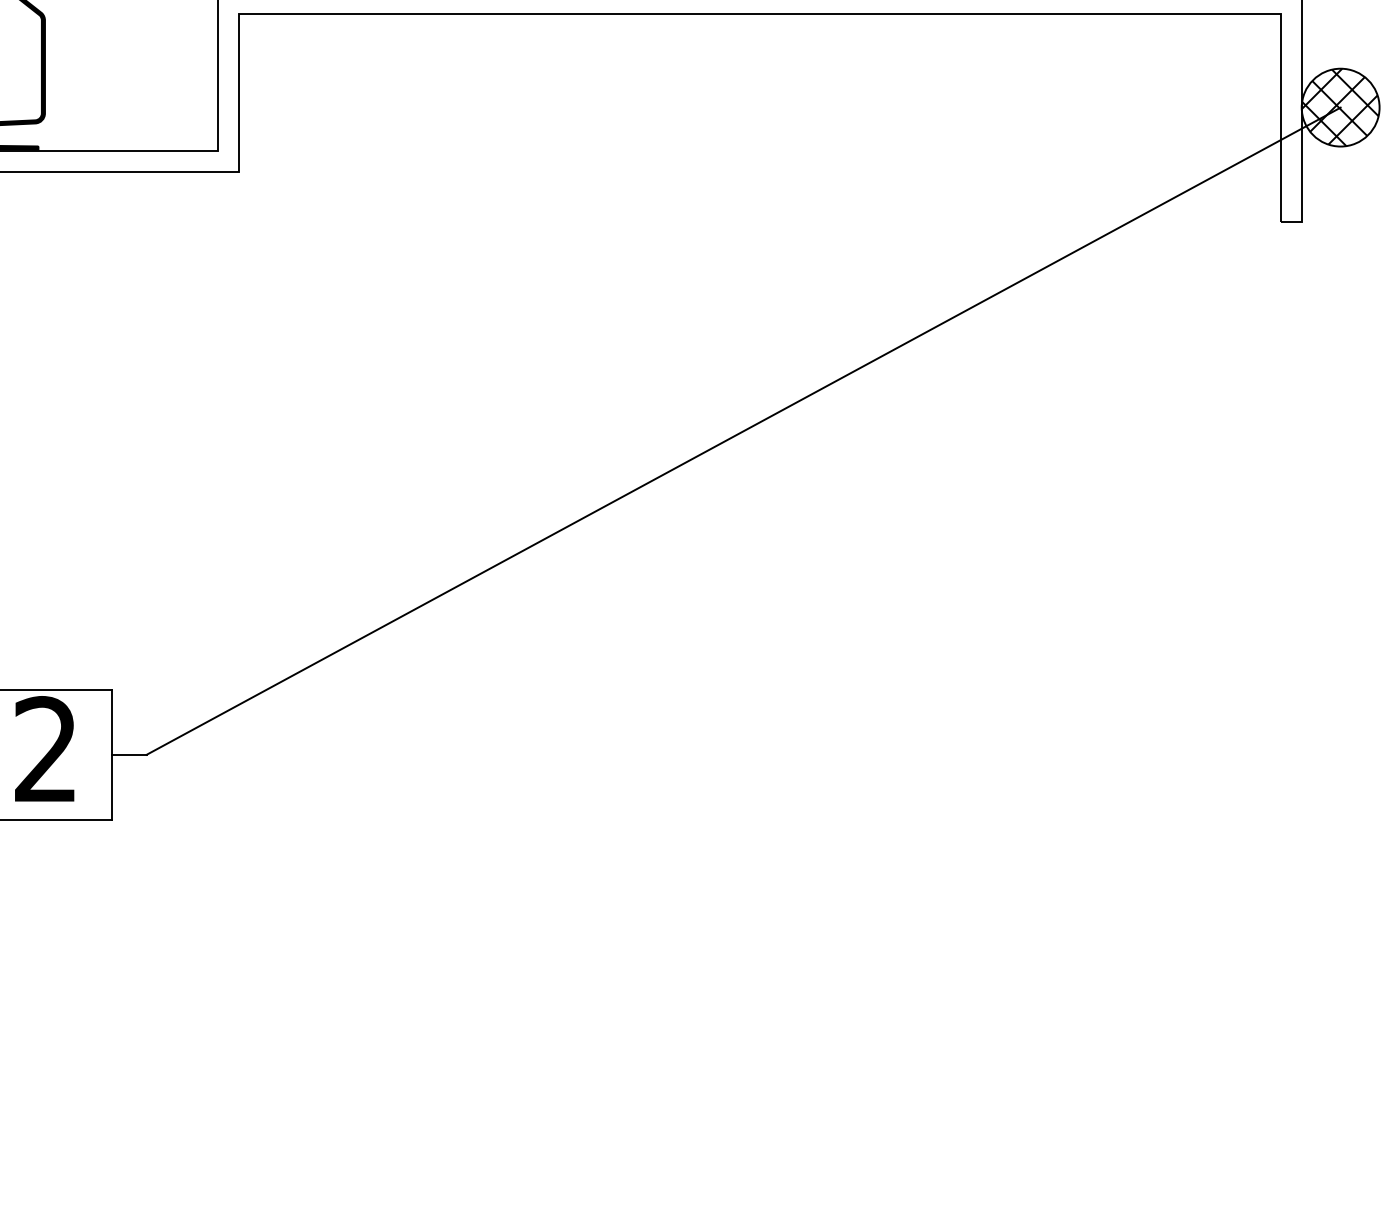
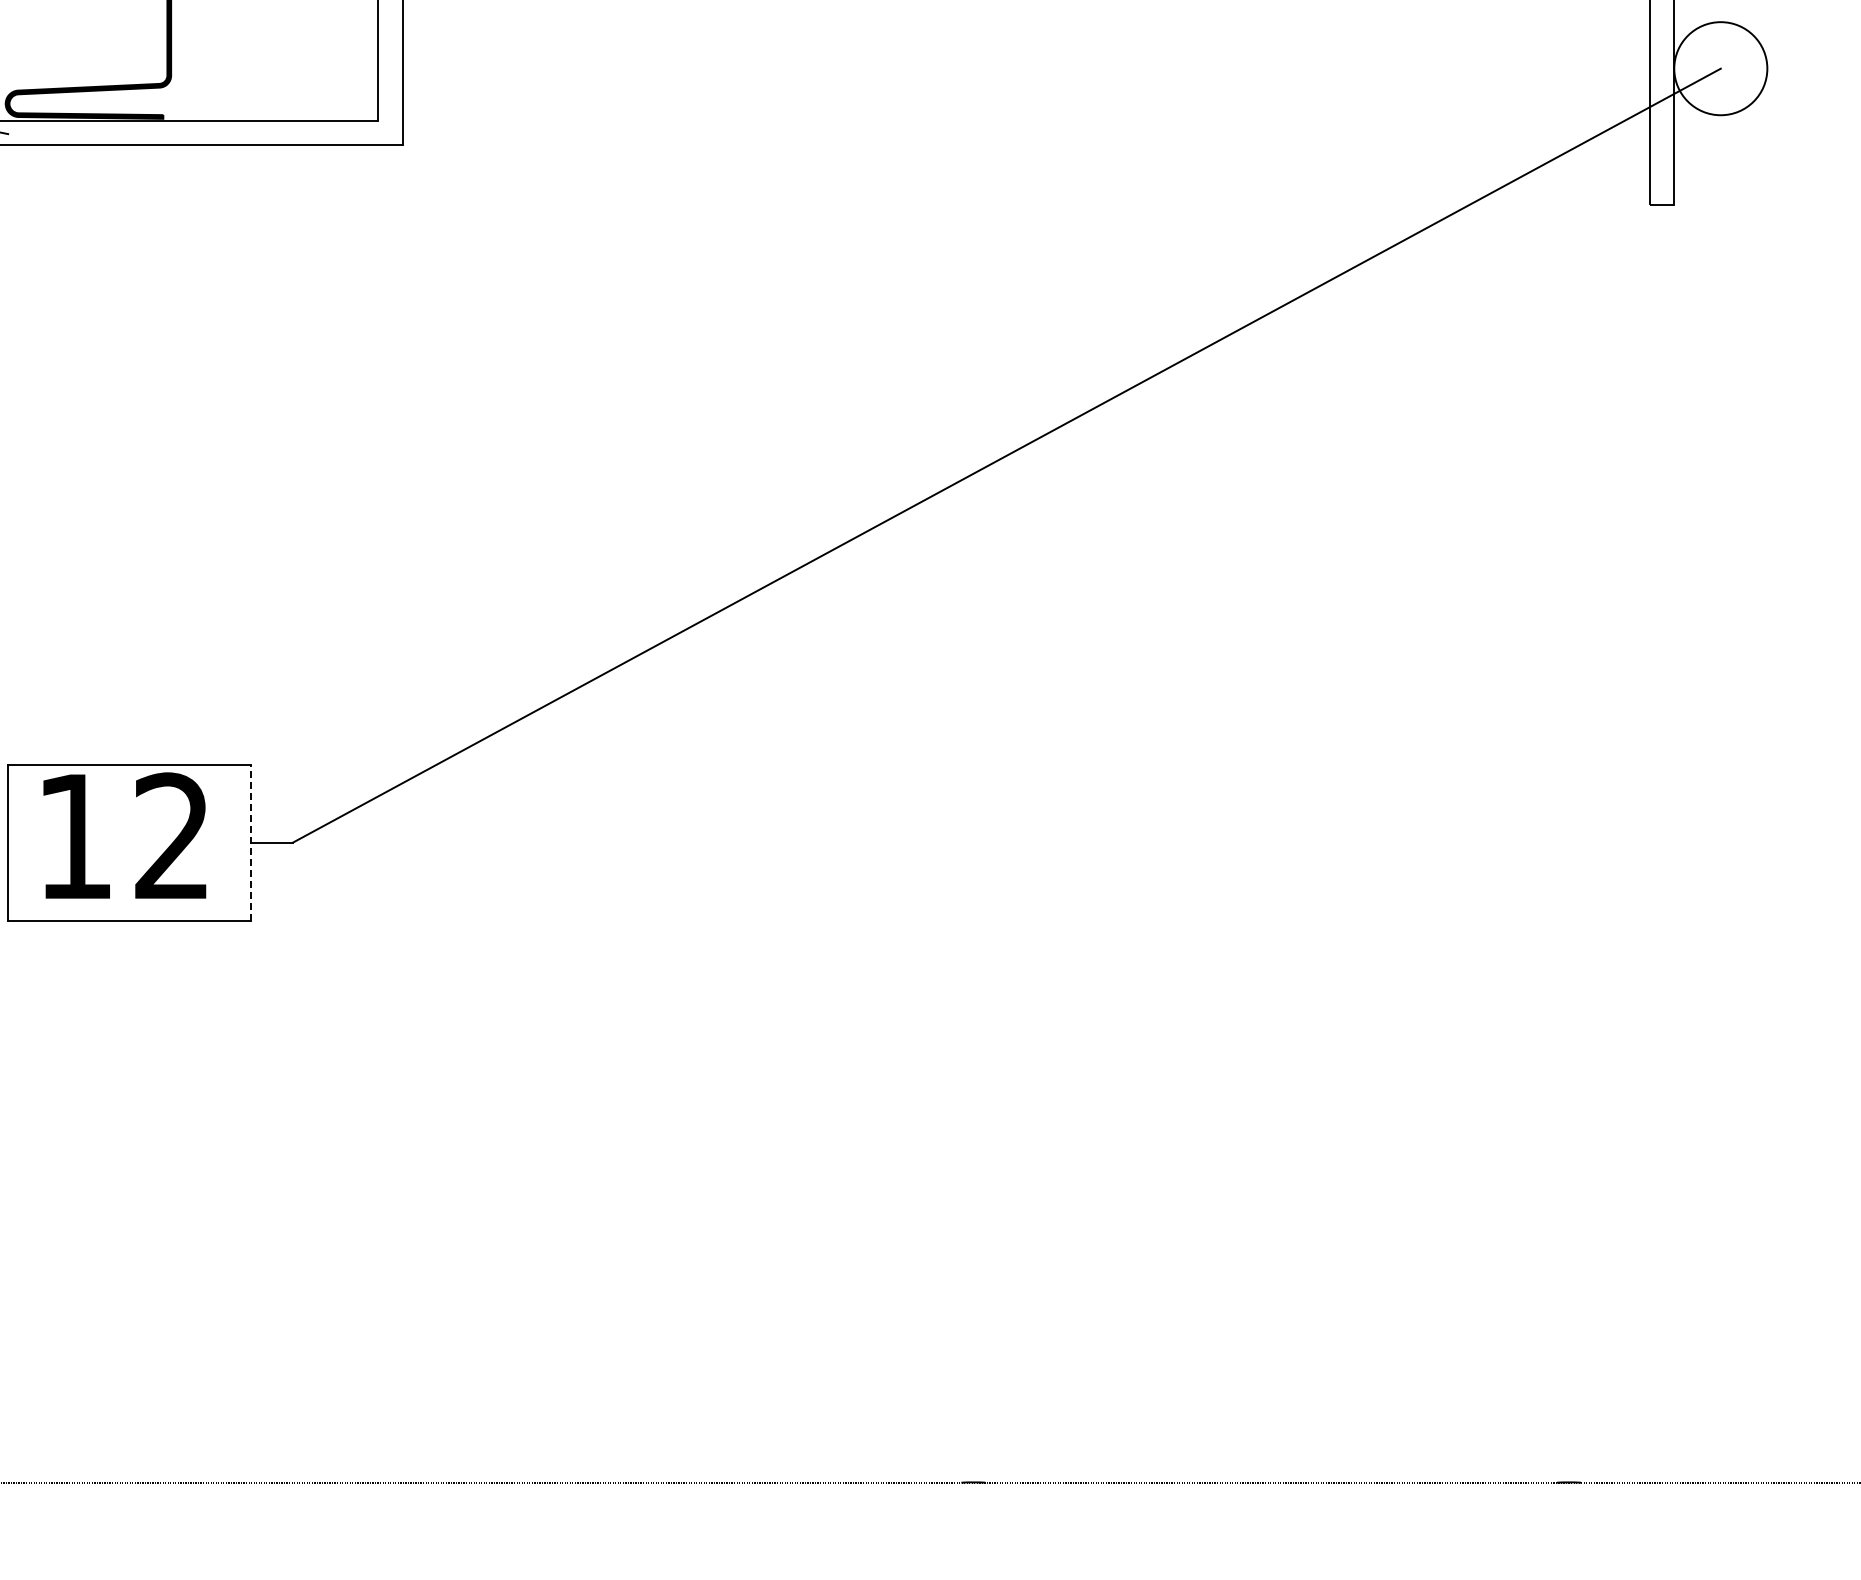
hatch: (1340, 107) -> (1720, 68), removed
line: (112, 754) -> (251, 842), solid -> dashed

